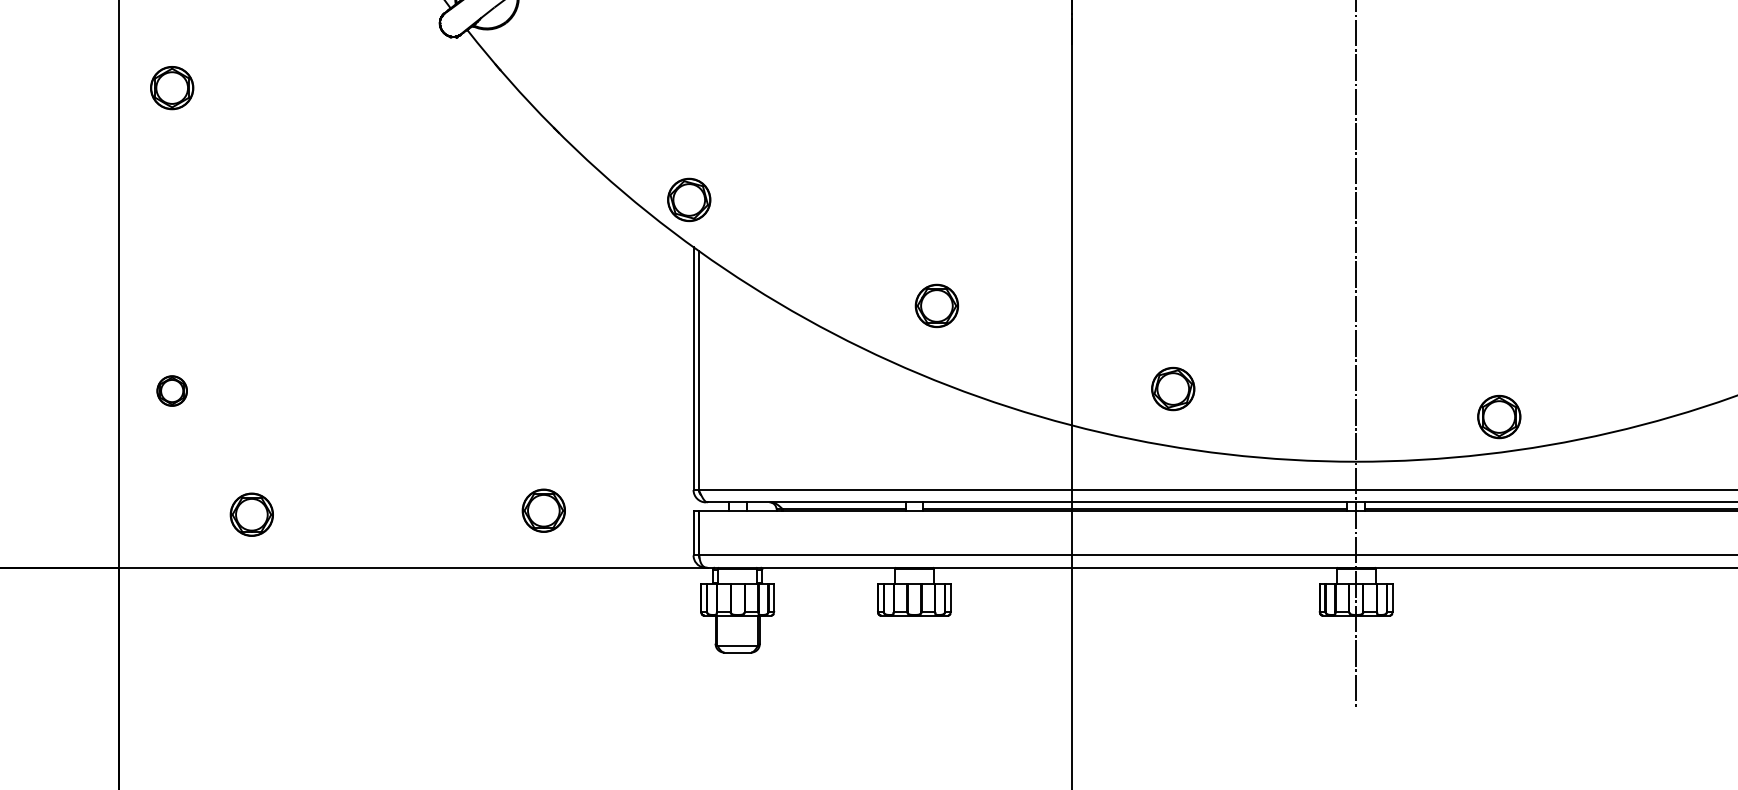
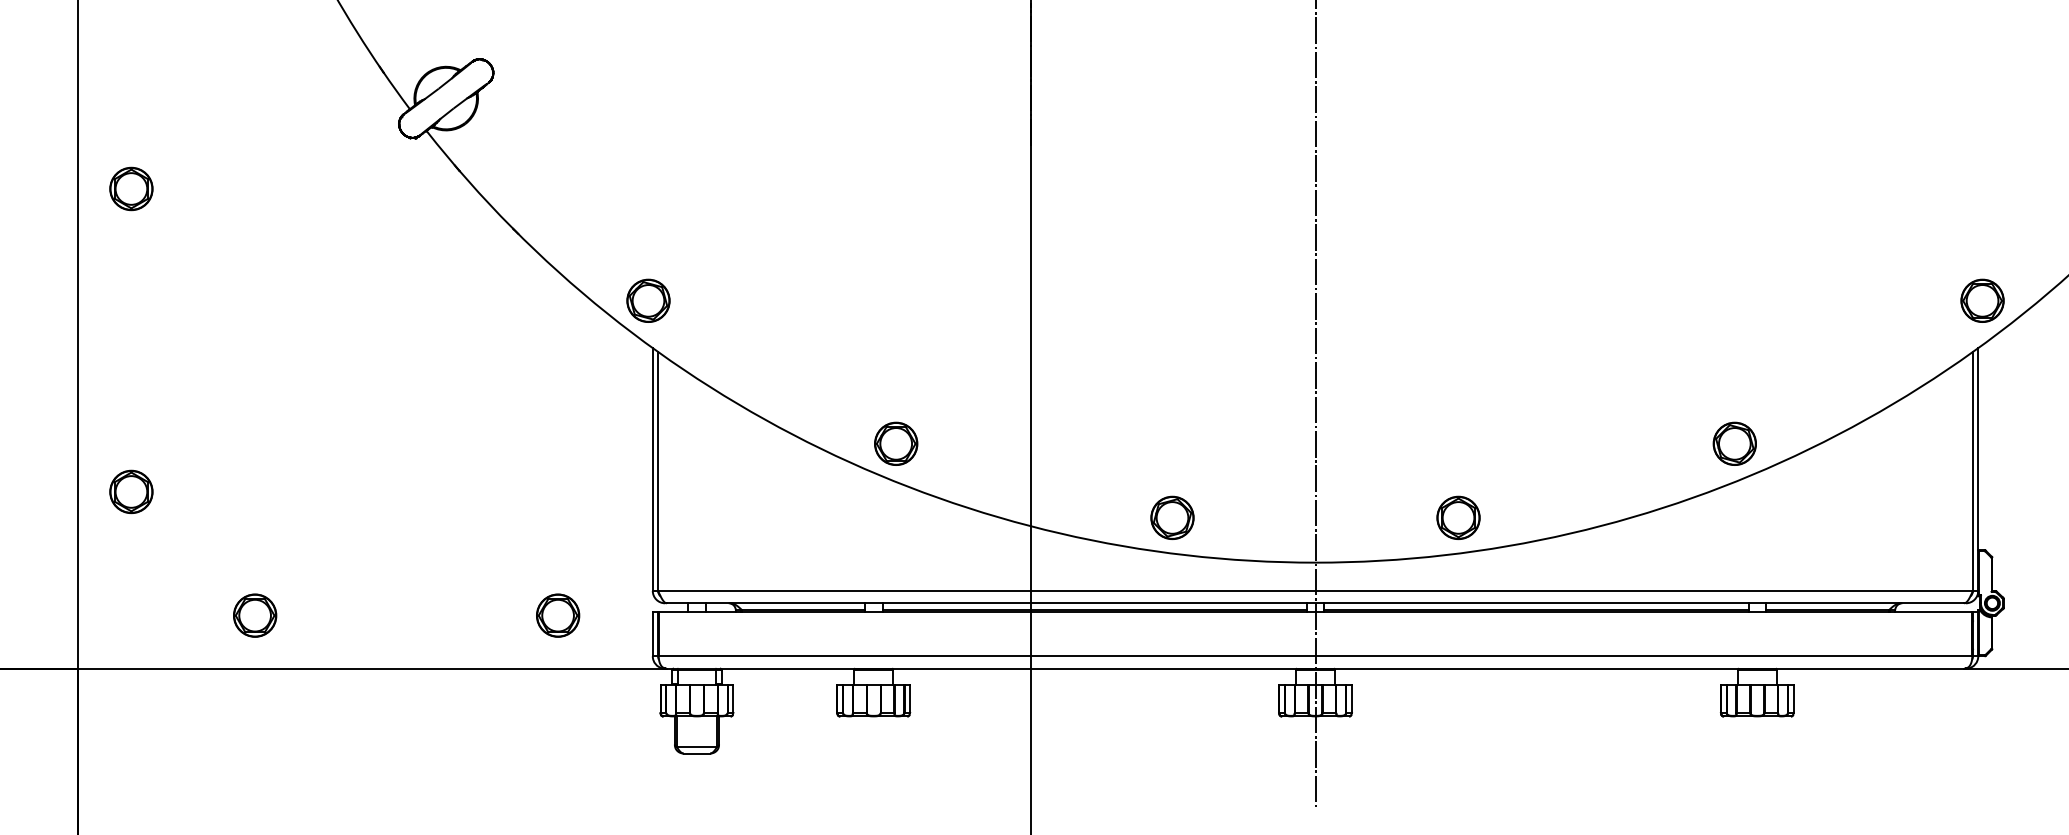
part: (937, 305) -> (896, 443), moved
part: (1173, 388) -> (1172, 517), moved
part: (172, 390) -> (131, 491), size x1.43
part: (544, 510) -> (558, 615), moved
part: (252, 514) -> (255, 615), moved

